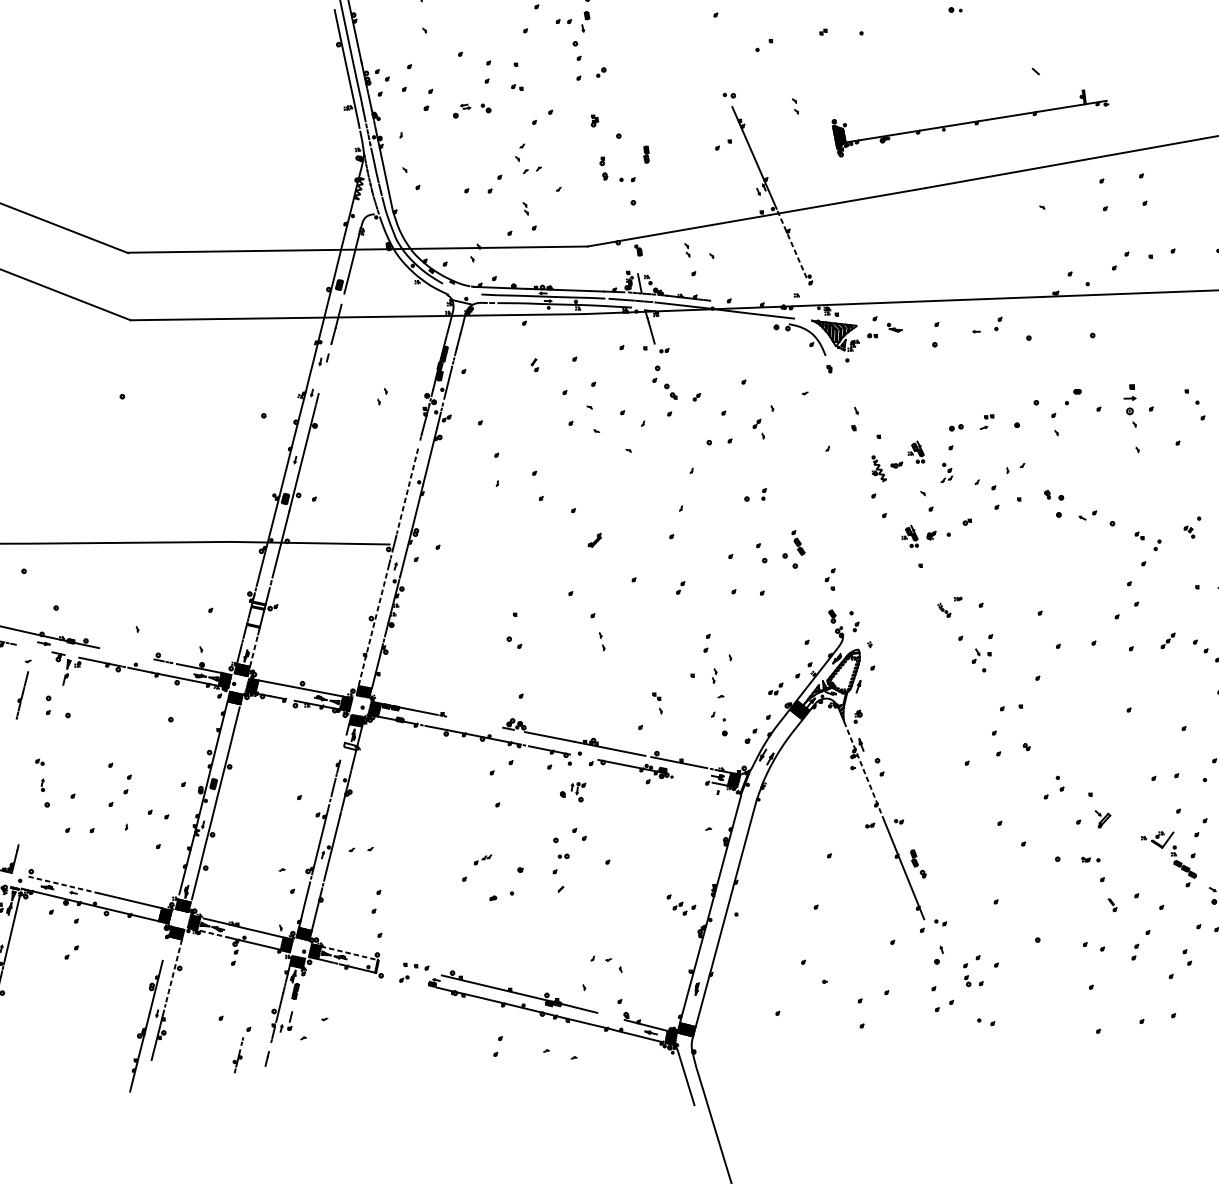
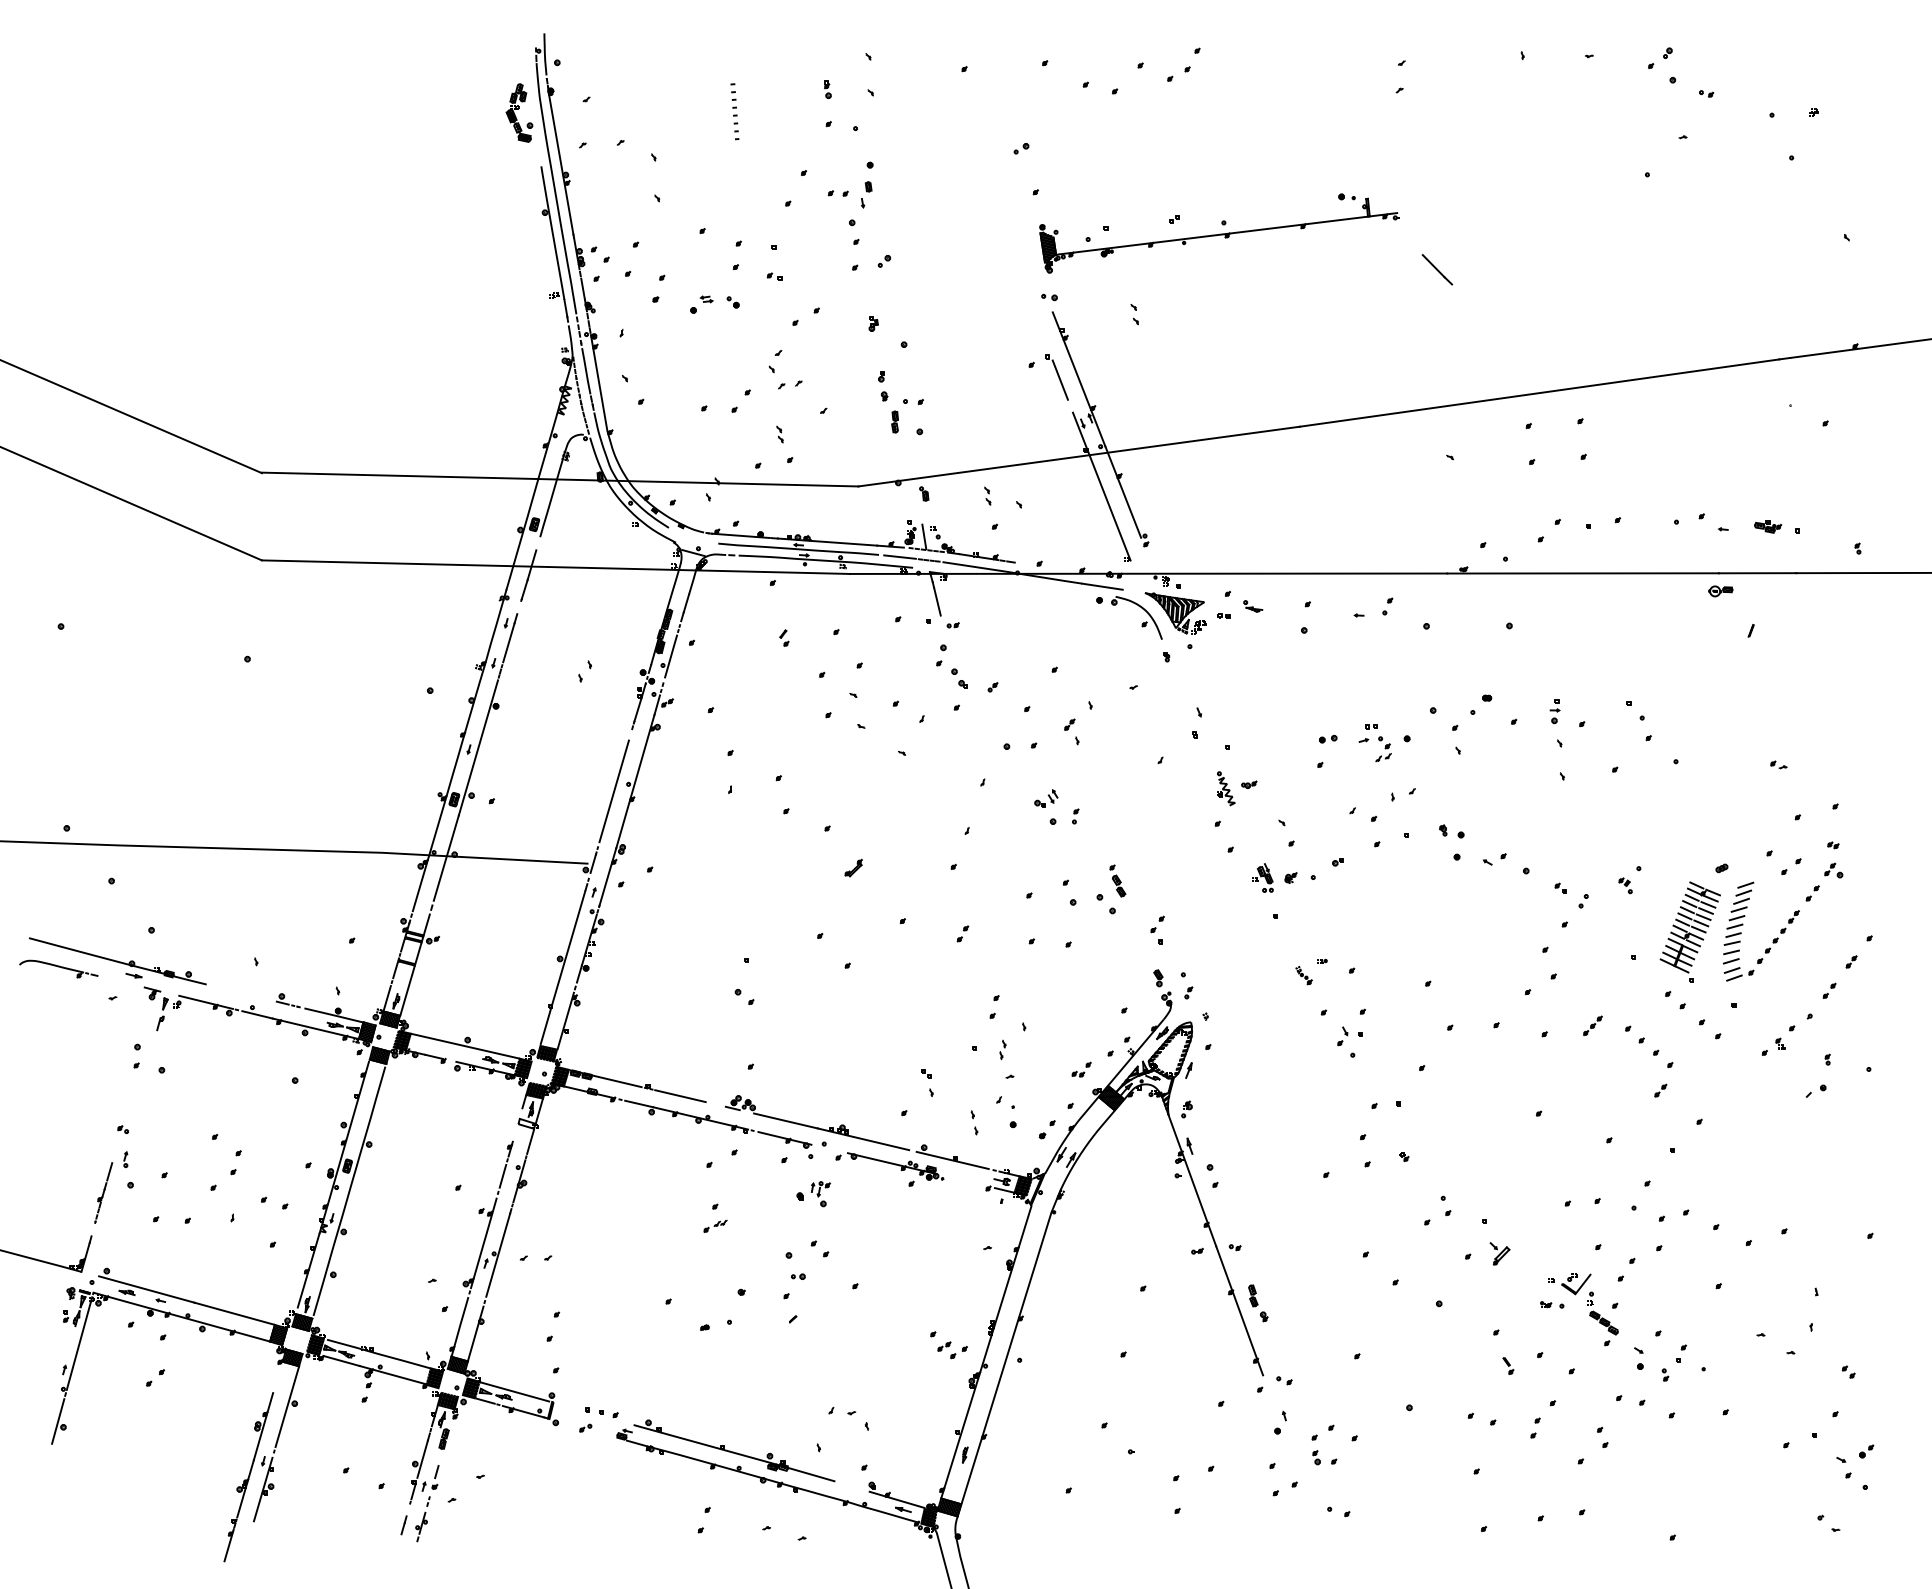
line: (1024, 60) -> (1433, 266), added
part: (970, 123) -> (1219, 235), moved
part: (646, 154) -> (894, 421), moved
line: (739, 158) -> (1059, 379), added
line: (774, 239) -> (1101, 486), added
line: (791, 242) -> (1123, 491), dashed -> solid
line: (322, 376) -> (508, 642), added
part: (1129, 400) -> (1554, 711), size x0.62
part: (915, 451) -> (1274, 768), removed
part: (946, 473) -> (1383, 749), moved
part: (741, 481) -> (1046, 798), added
line: (408, 488) -> (614, 791), dashed -> solid
line: (374, 625) -> (563, 967), dashed -> solid
part: (602, 641) -> (974, 1122), moved
line: (254, 651) -> (406, 995), dashed -> solid
part: (22, 695) -> (103, 1192), moved
line: (467, 721) -> (680, 1096), added
line: (864, 771) -> (1192, 1180), dashed -> solid
part: (483, 859) -> (715, 1225), moved
part: (1091, 859) -> (1552, 1304), moved
line: (62, 884) -> (146, 1289), dashed -> solid
line: (214, 933) -> (341, 1360), dashed -> solid
line: (348, 952) -> (514, 1391), dashed -> solid
line: (174, 970) -> (287, 1406), dashed -> solid
part: (238, 1055) -> (422, 1519), moved

